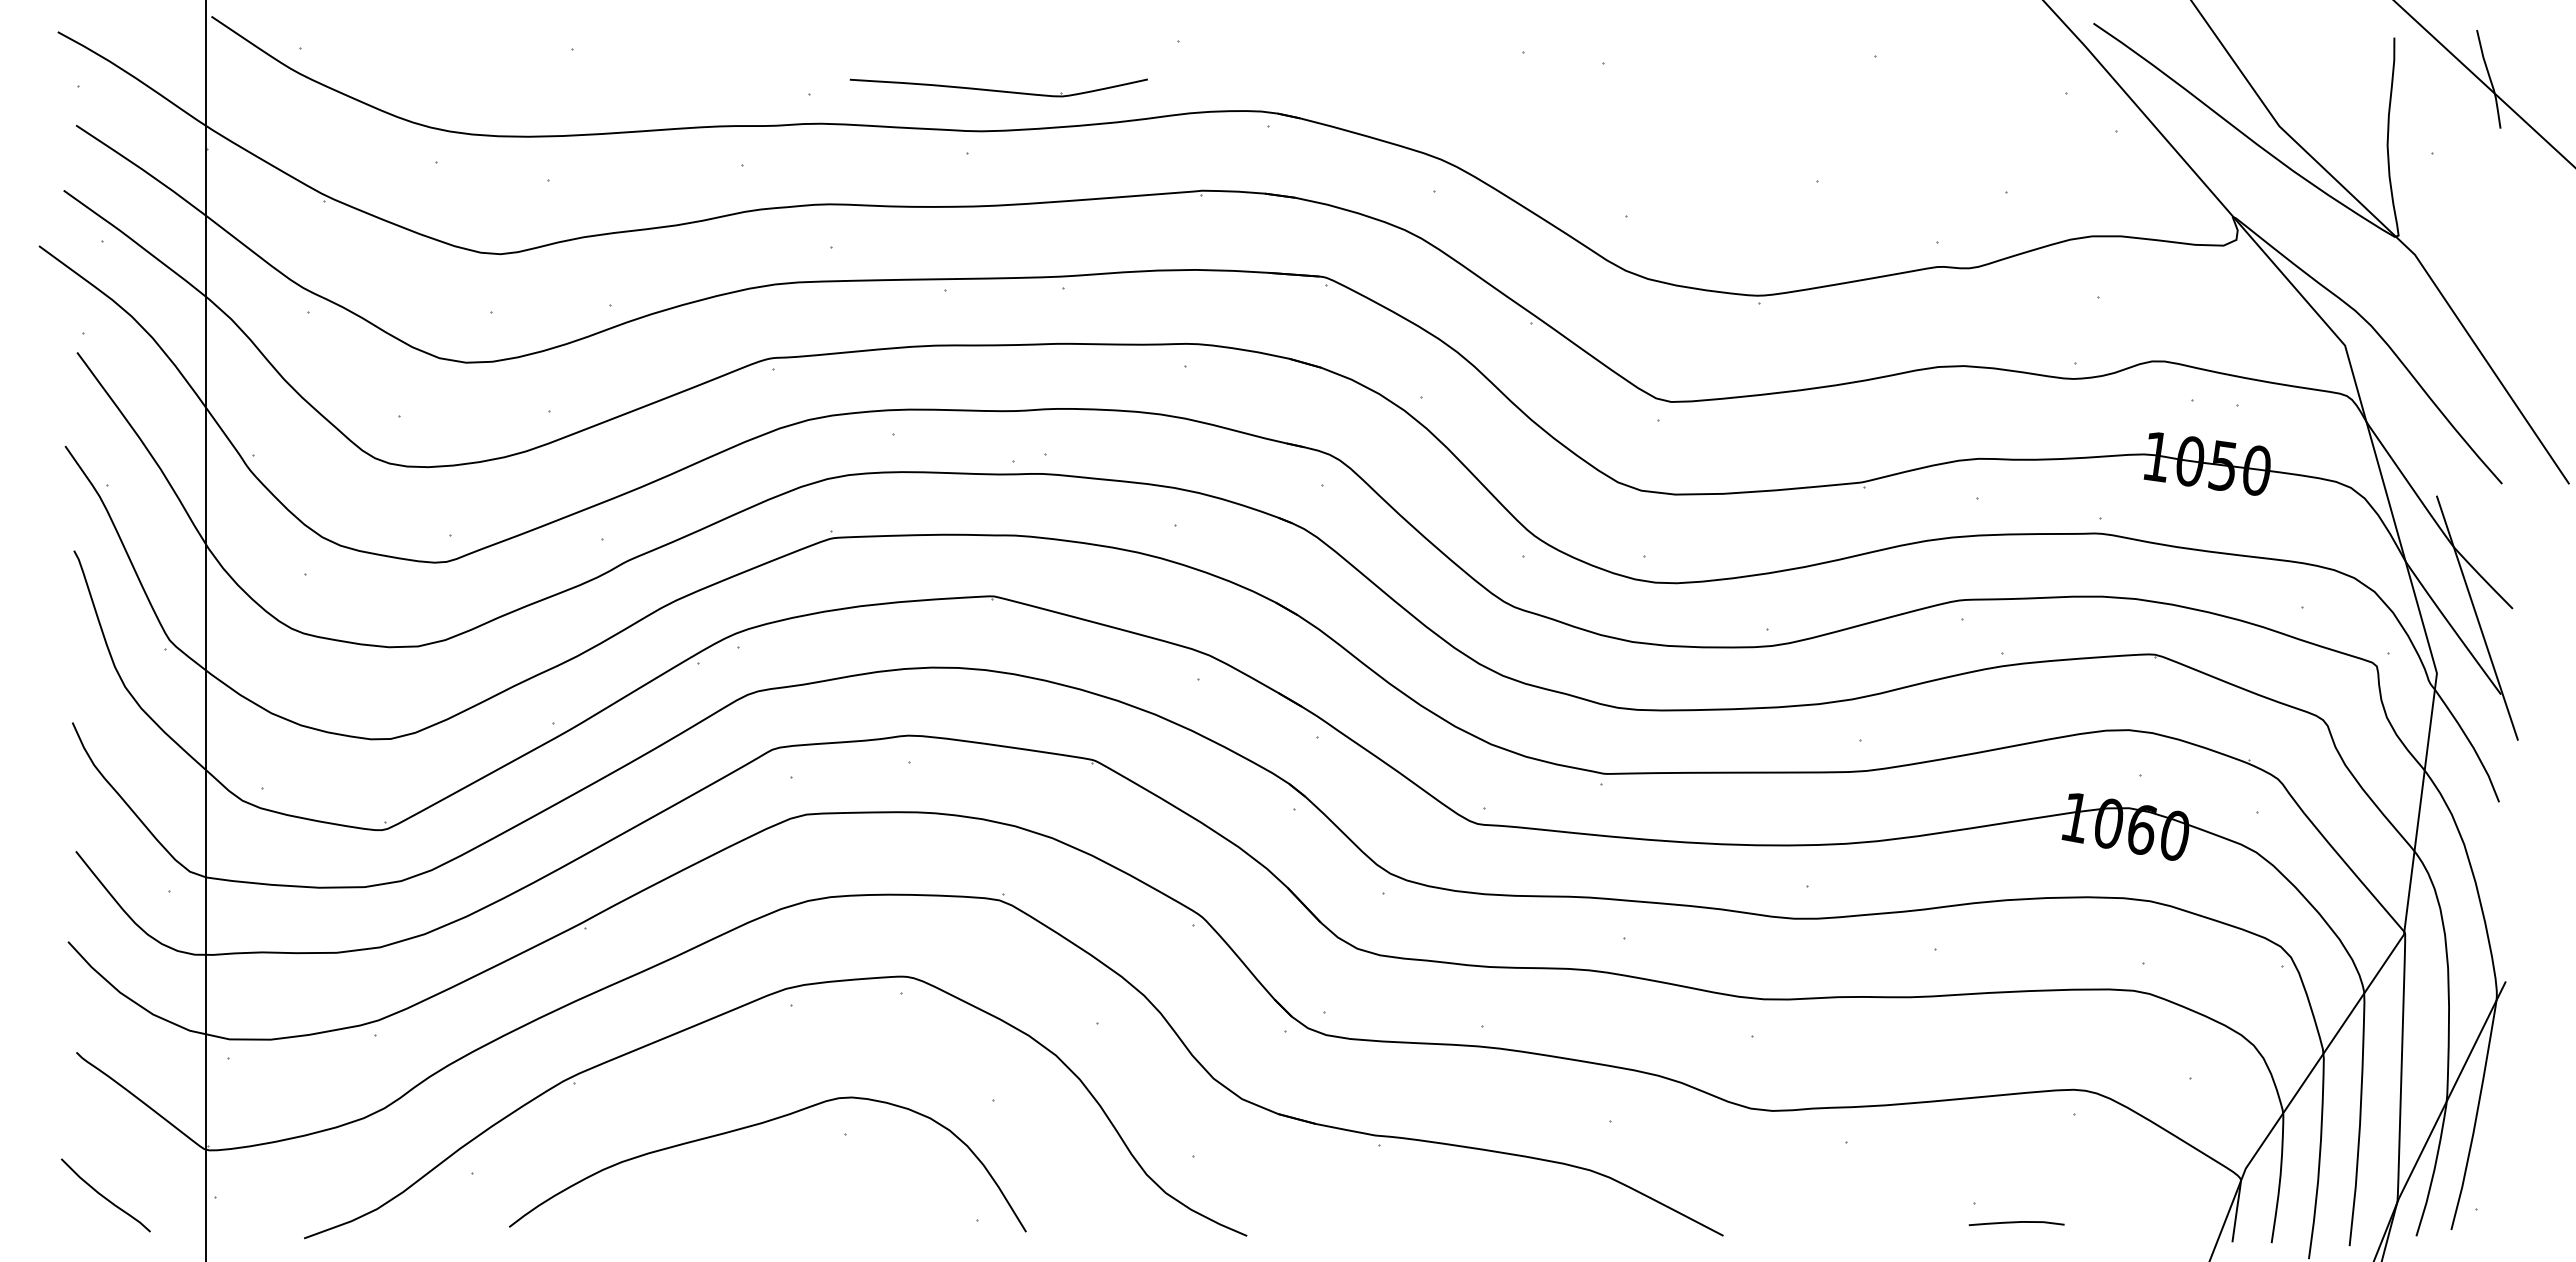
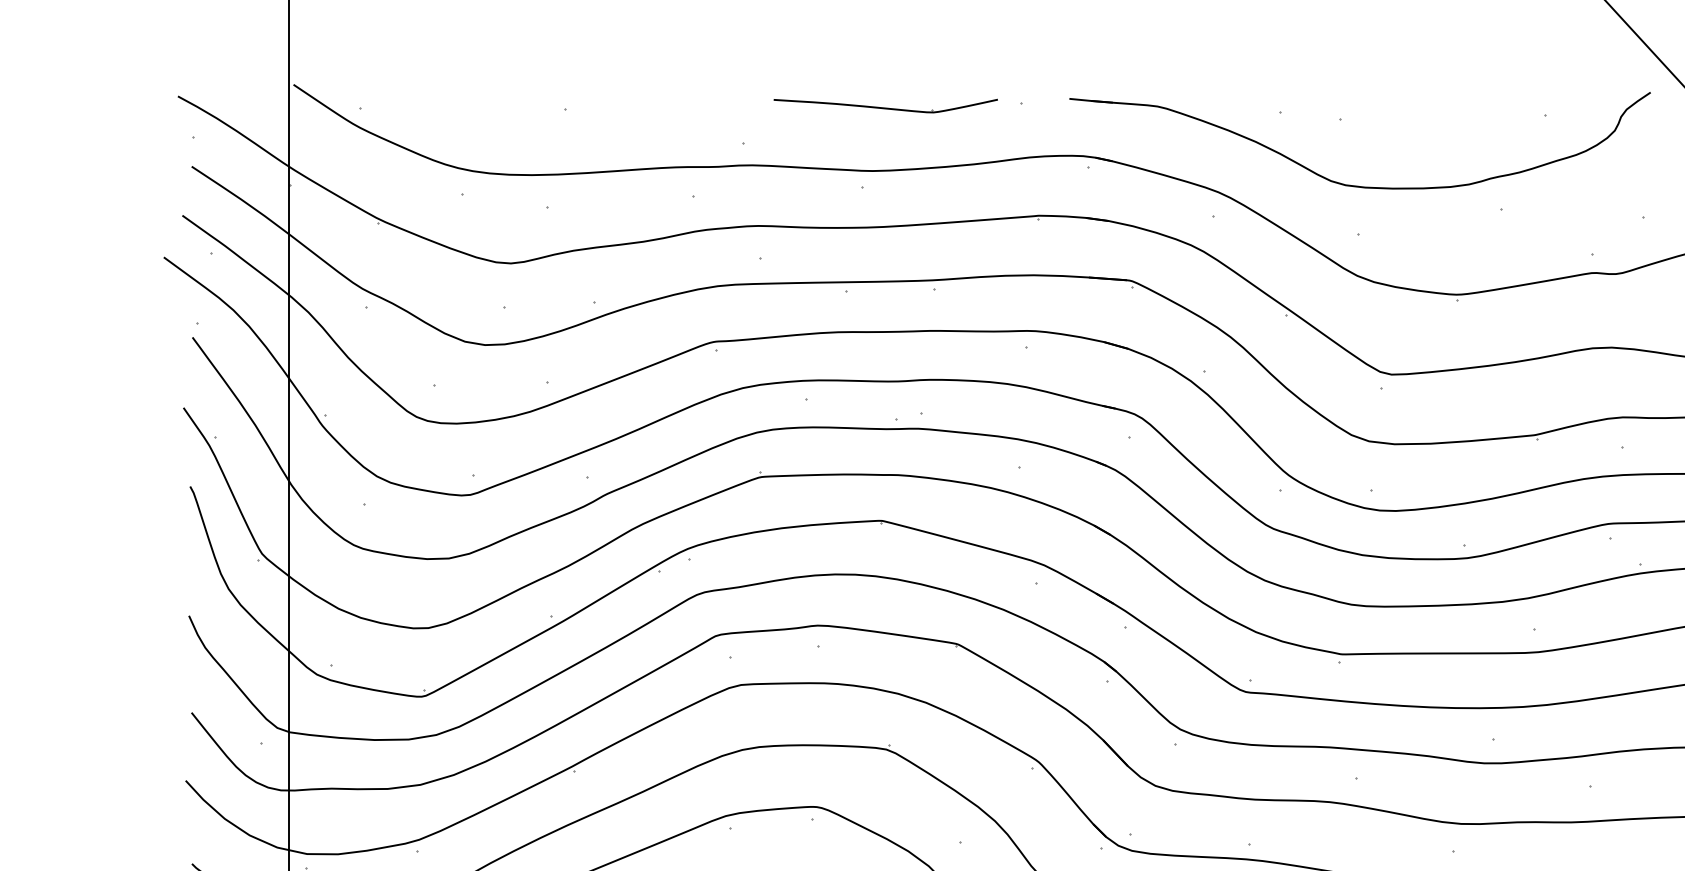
part: (998, 87) -> (885, 105), moved
part: (1623, 150) -> (1355, 185), added

